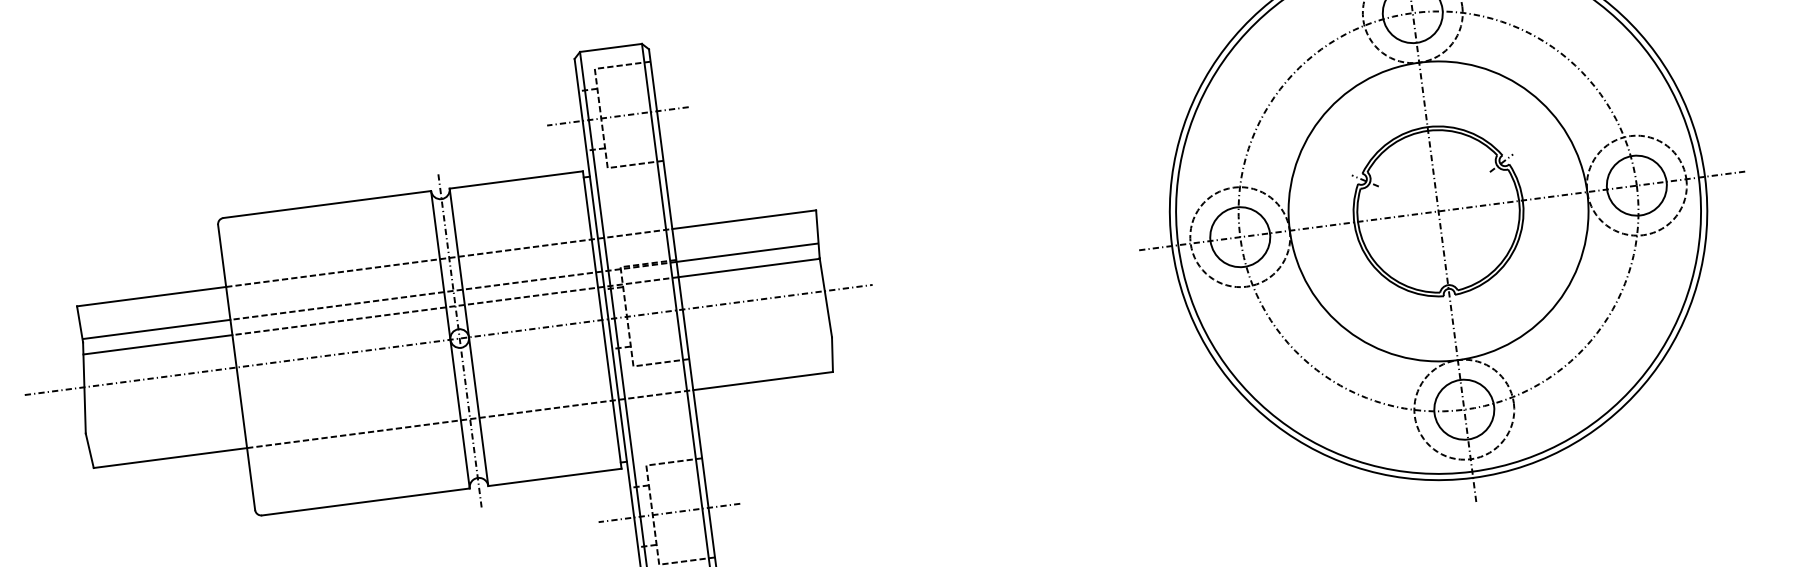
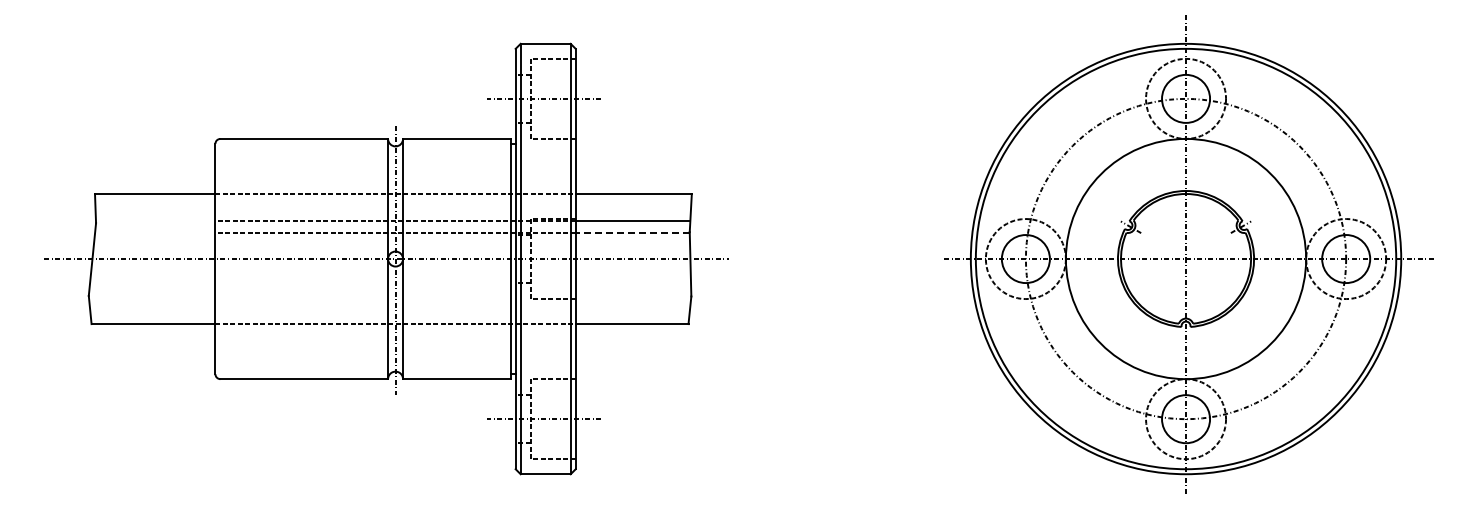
line: (748, 267) -> (632, 232), solid -> dashed
line: (156, 329) -> (155, 220), removed
line: (158, 344) -> (155, 232), removed

